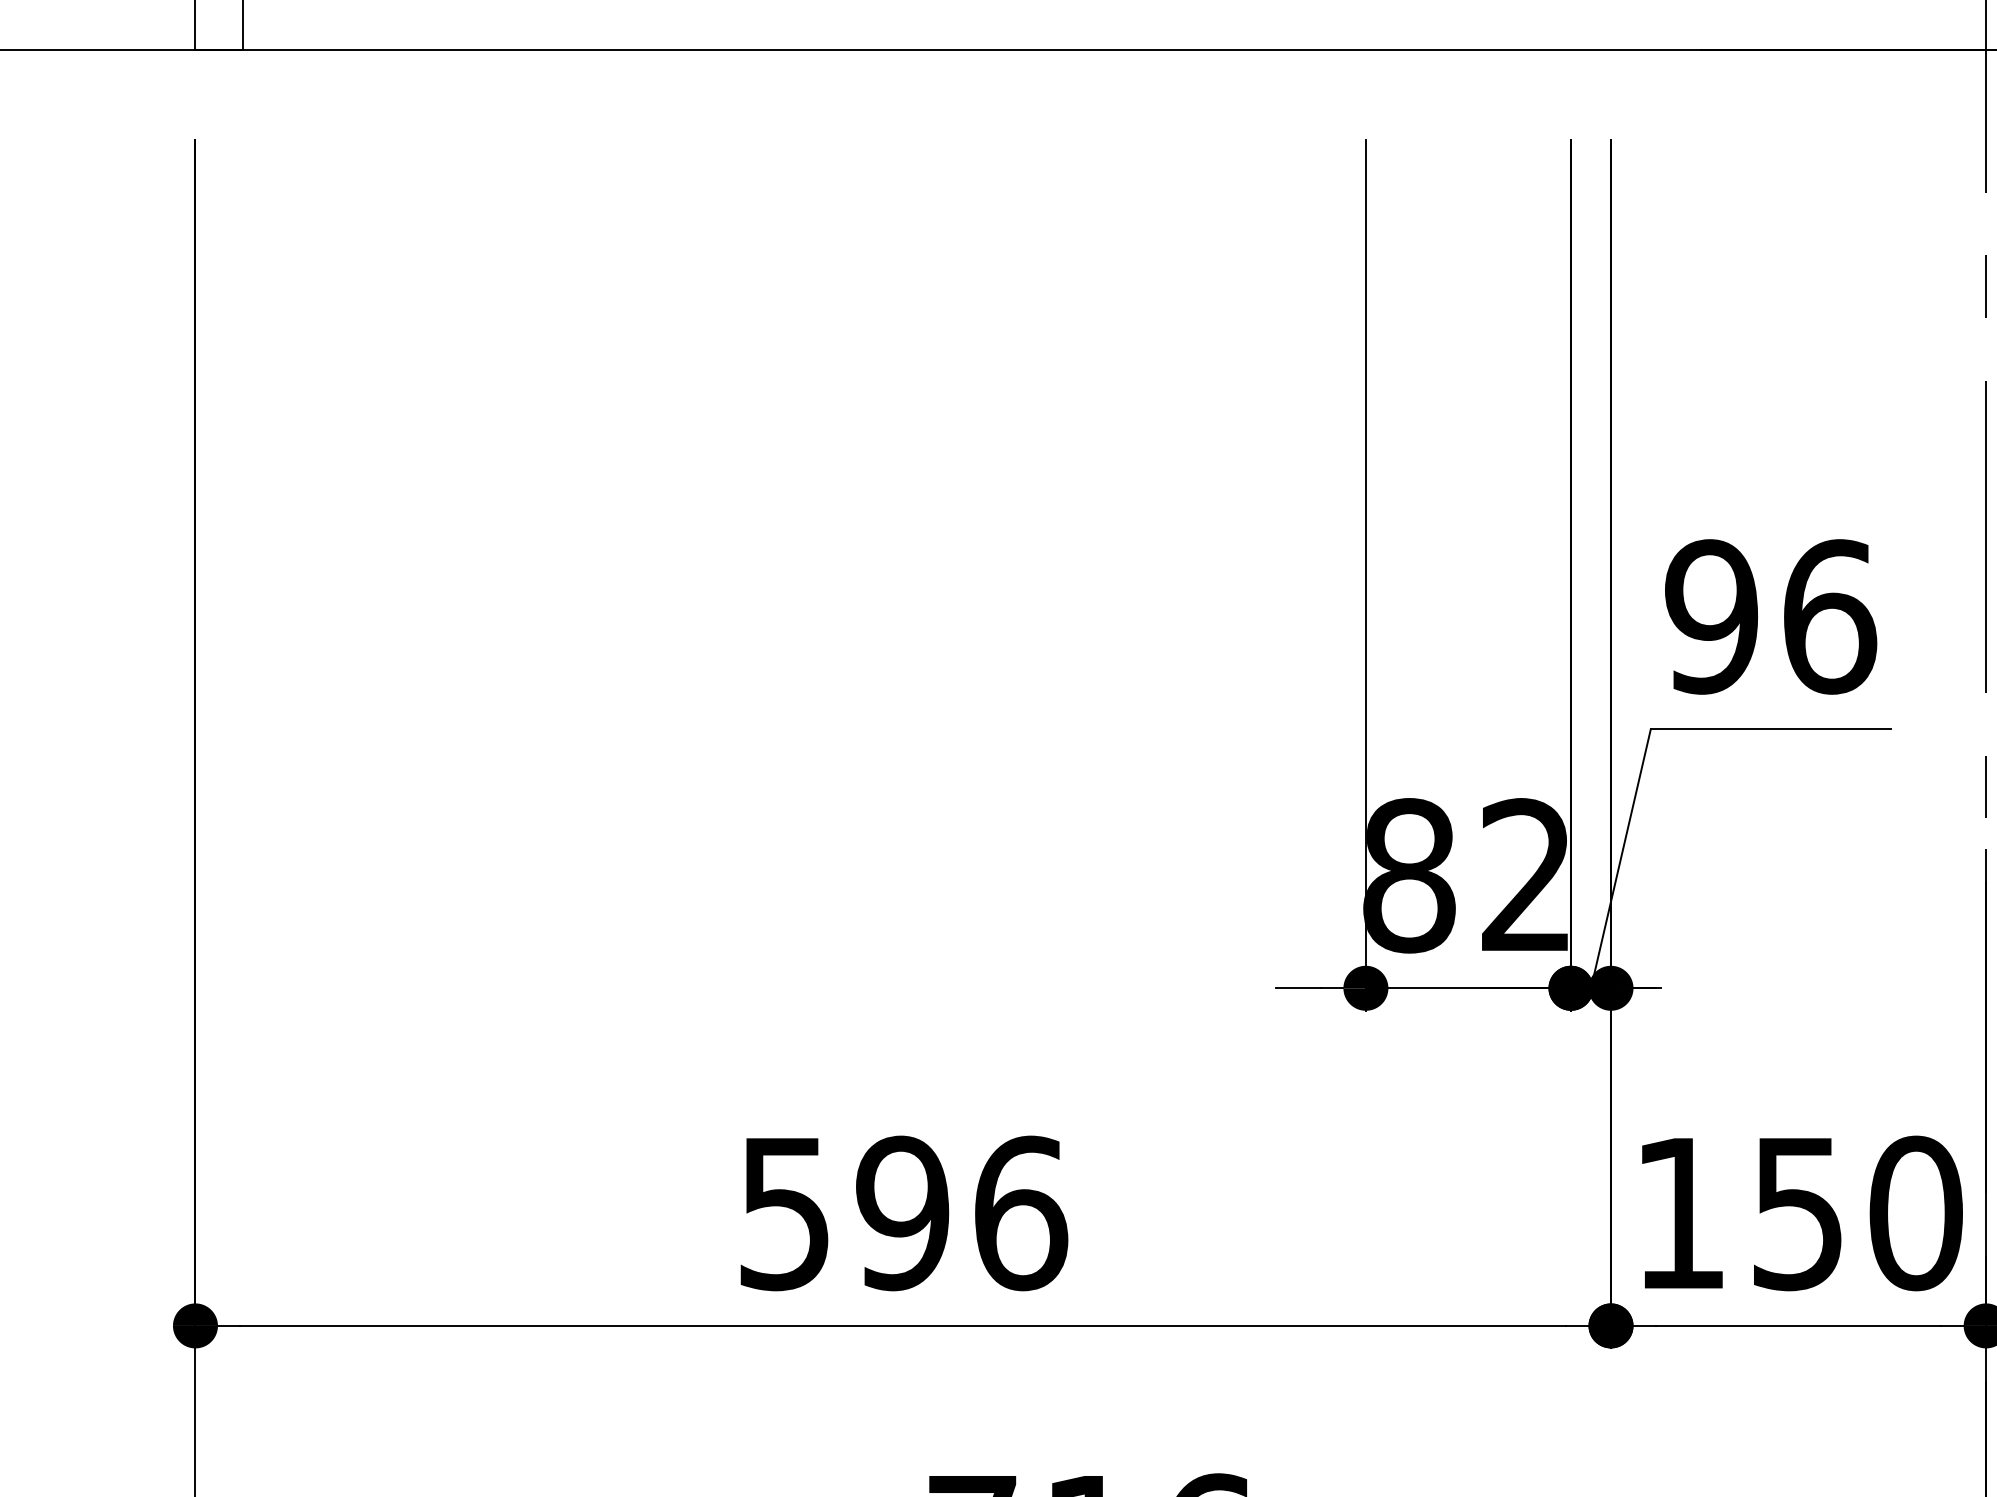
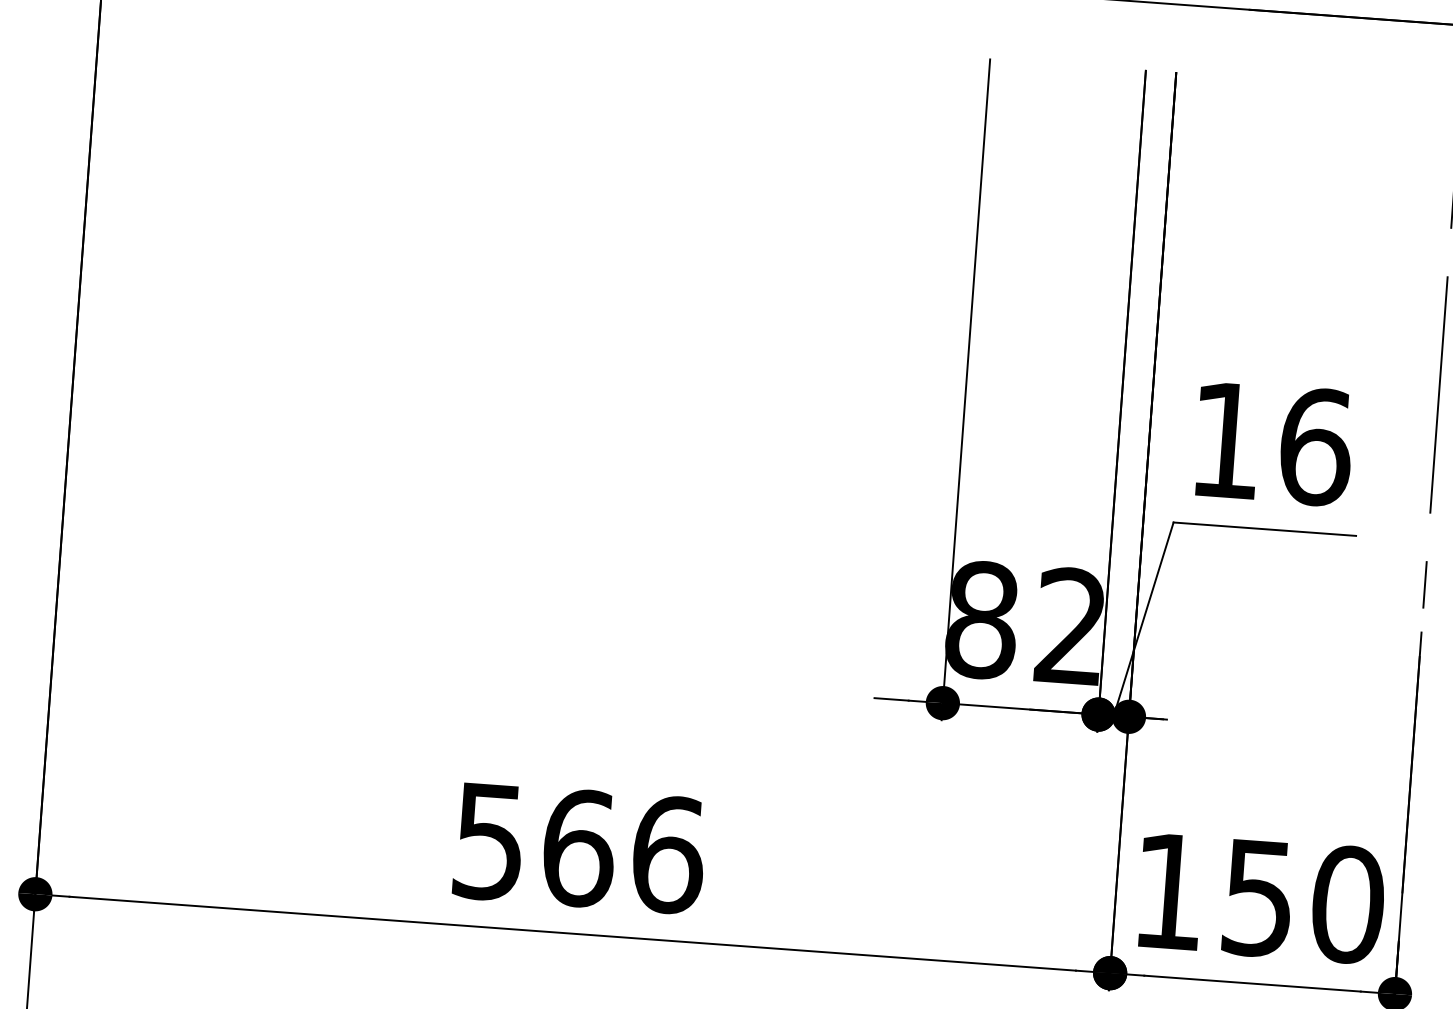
text: (1711, 616) -> (1225, 440), 96 -> 16
text: (903, 1213) -> (579, 848), 596 -> 566

